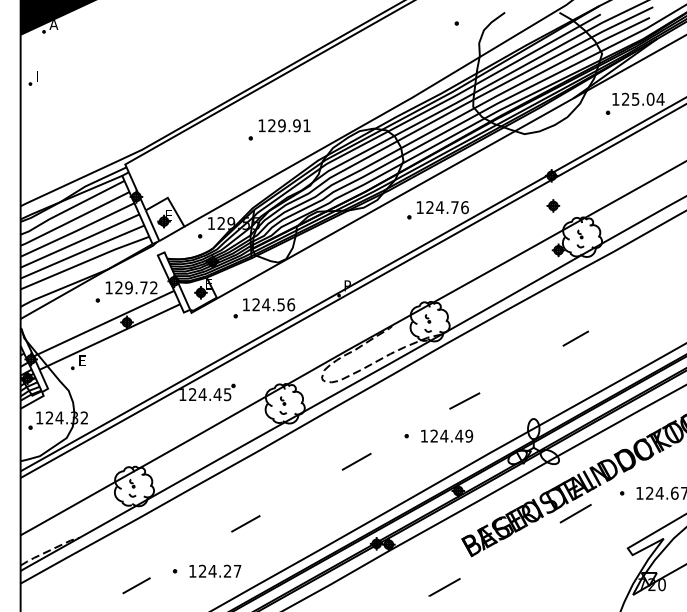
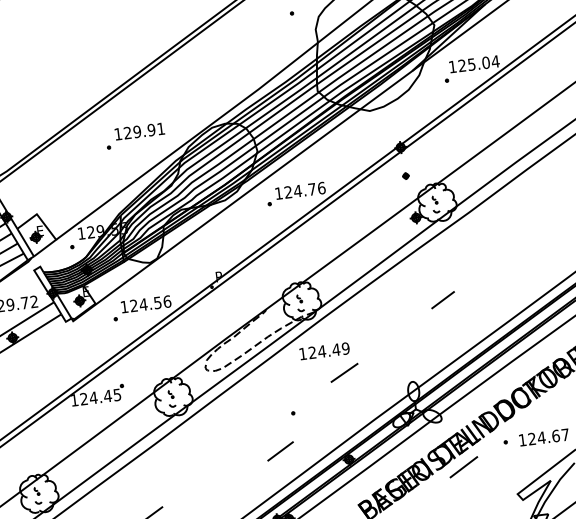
part: (553, 205) -> (405, 175), size x0.6
text: (447, 435) -> (325, 350), moved
line: (356, 461) -> (280, 451), moved

